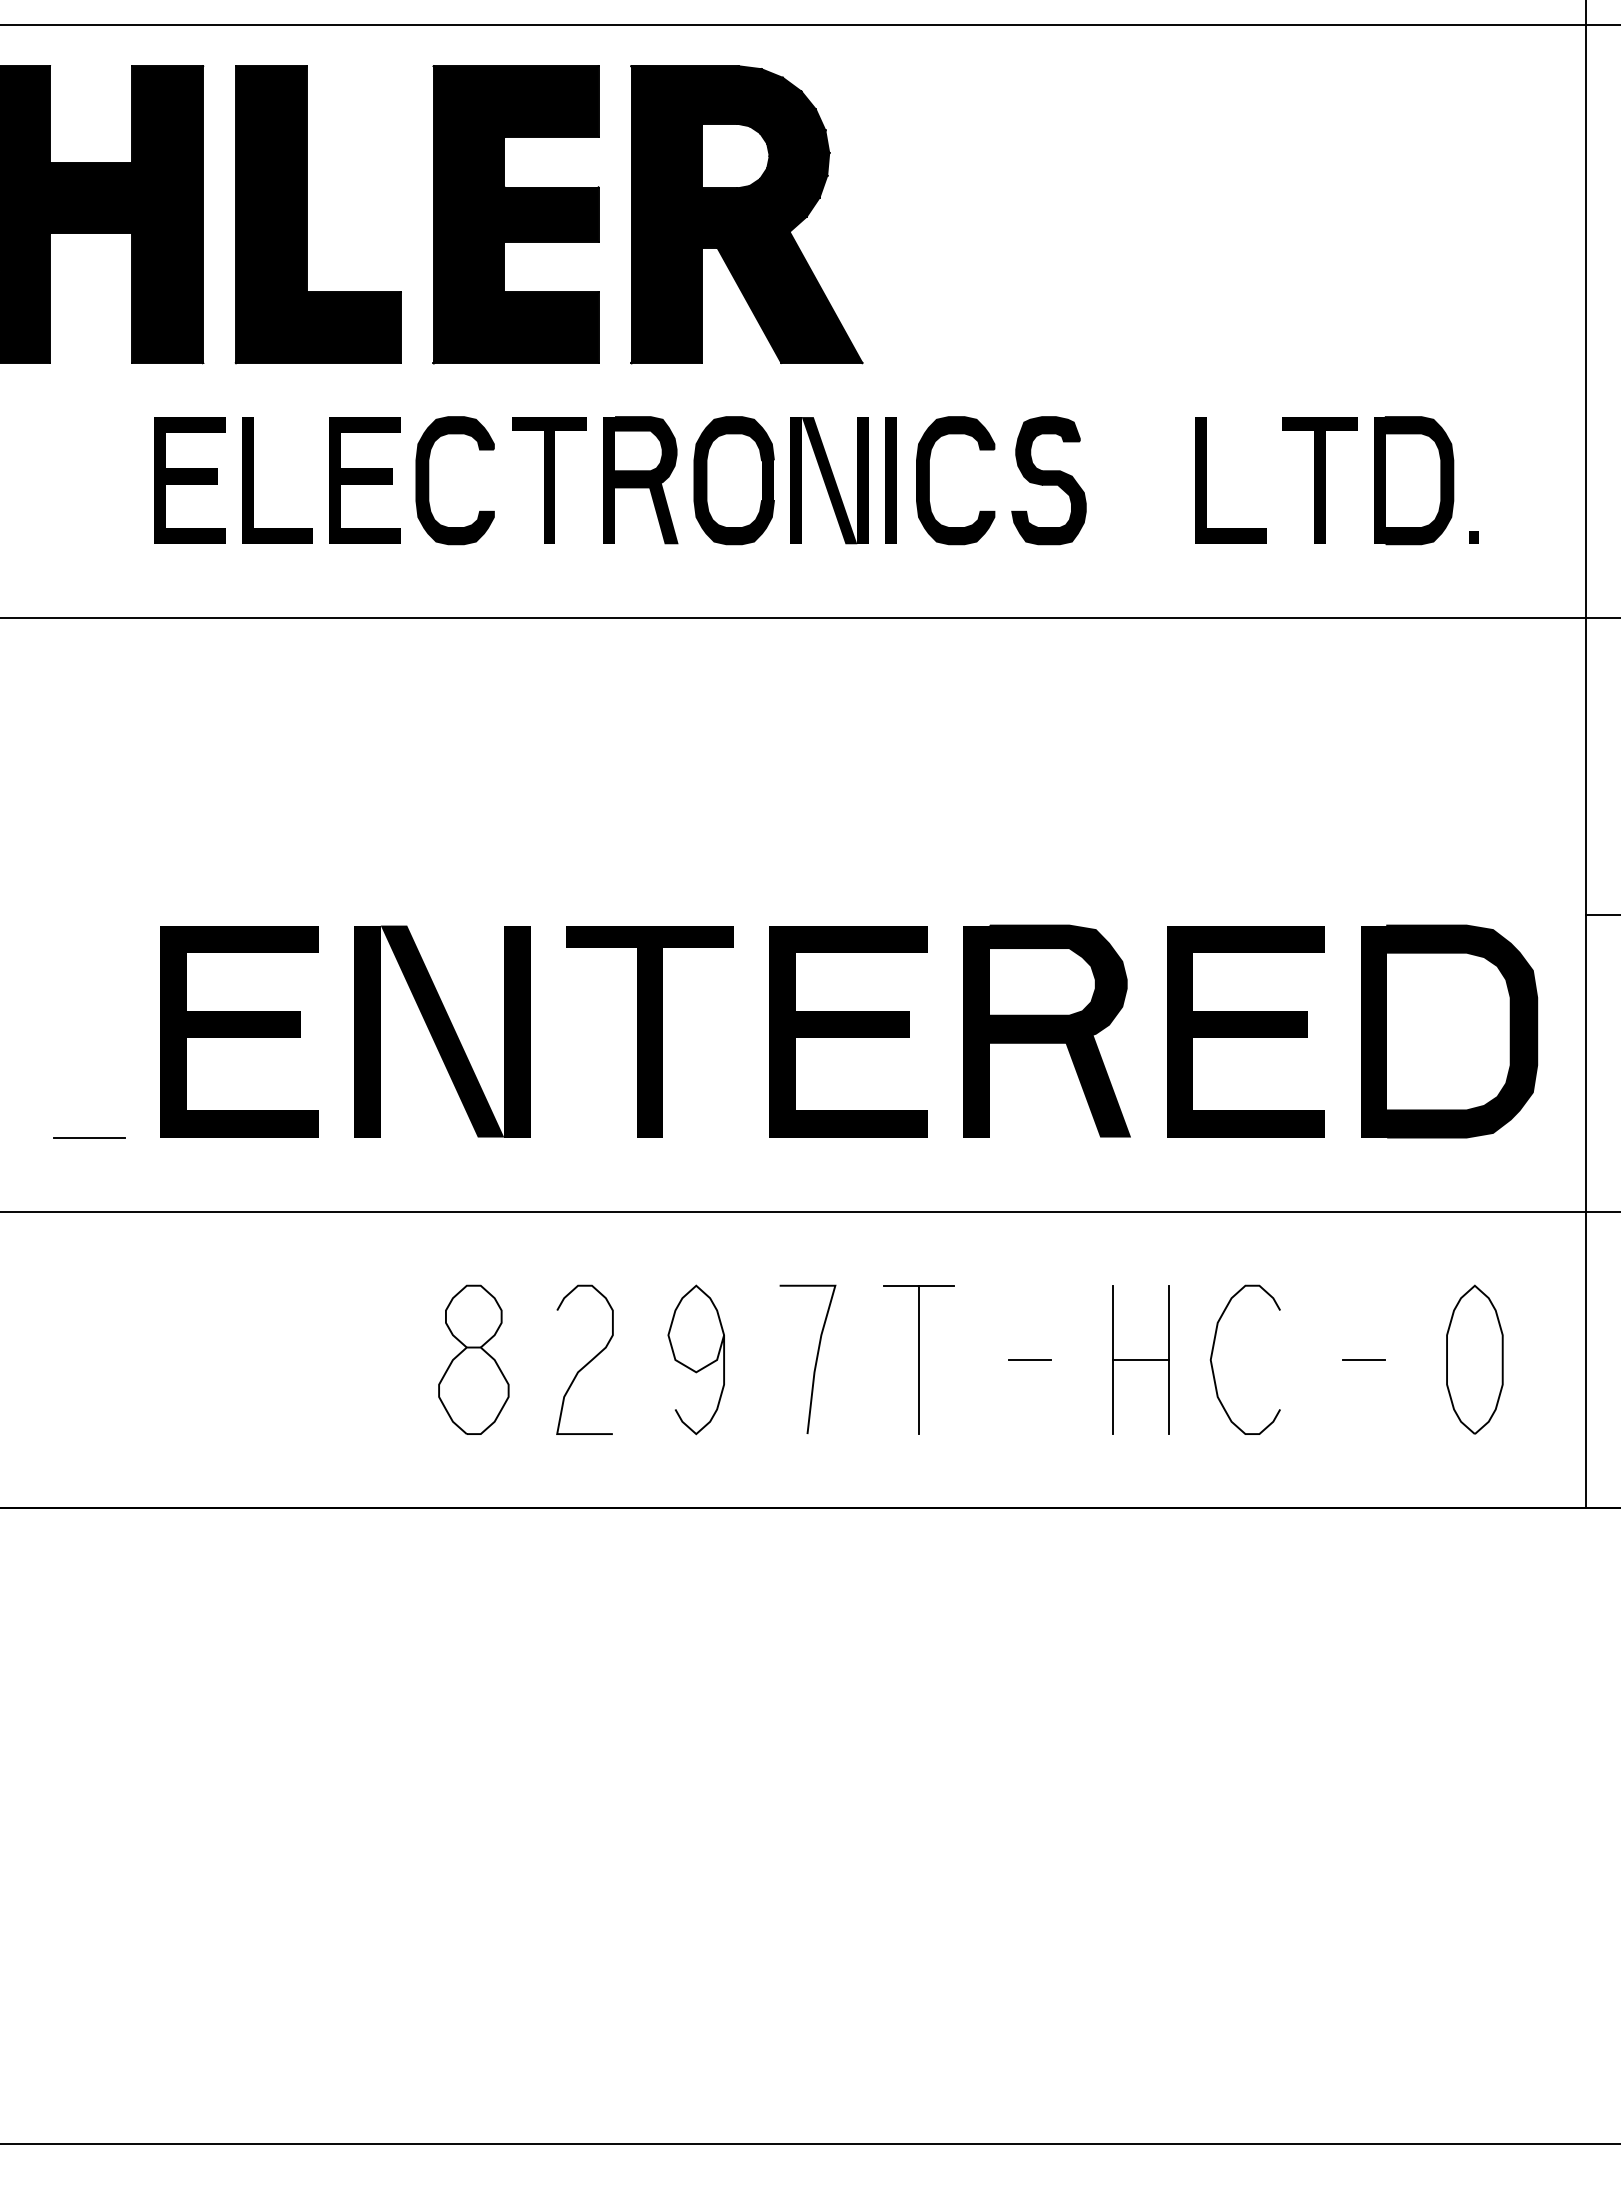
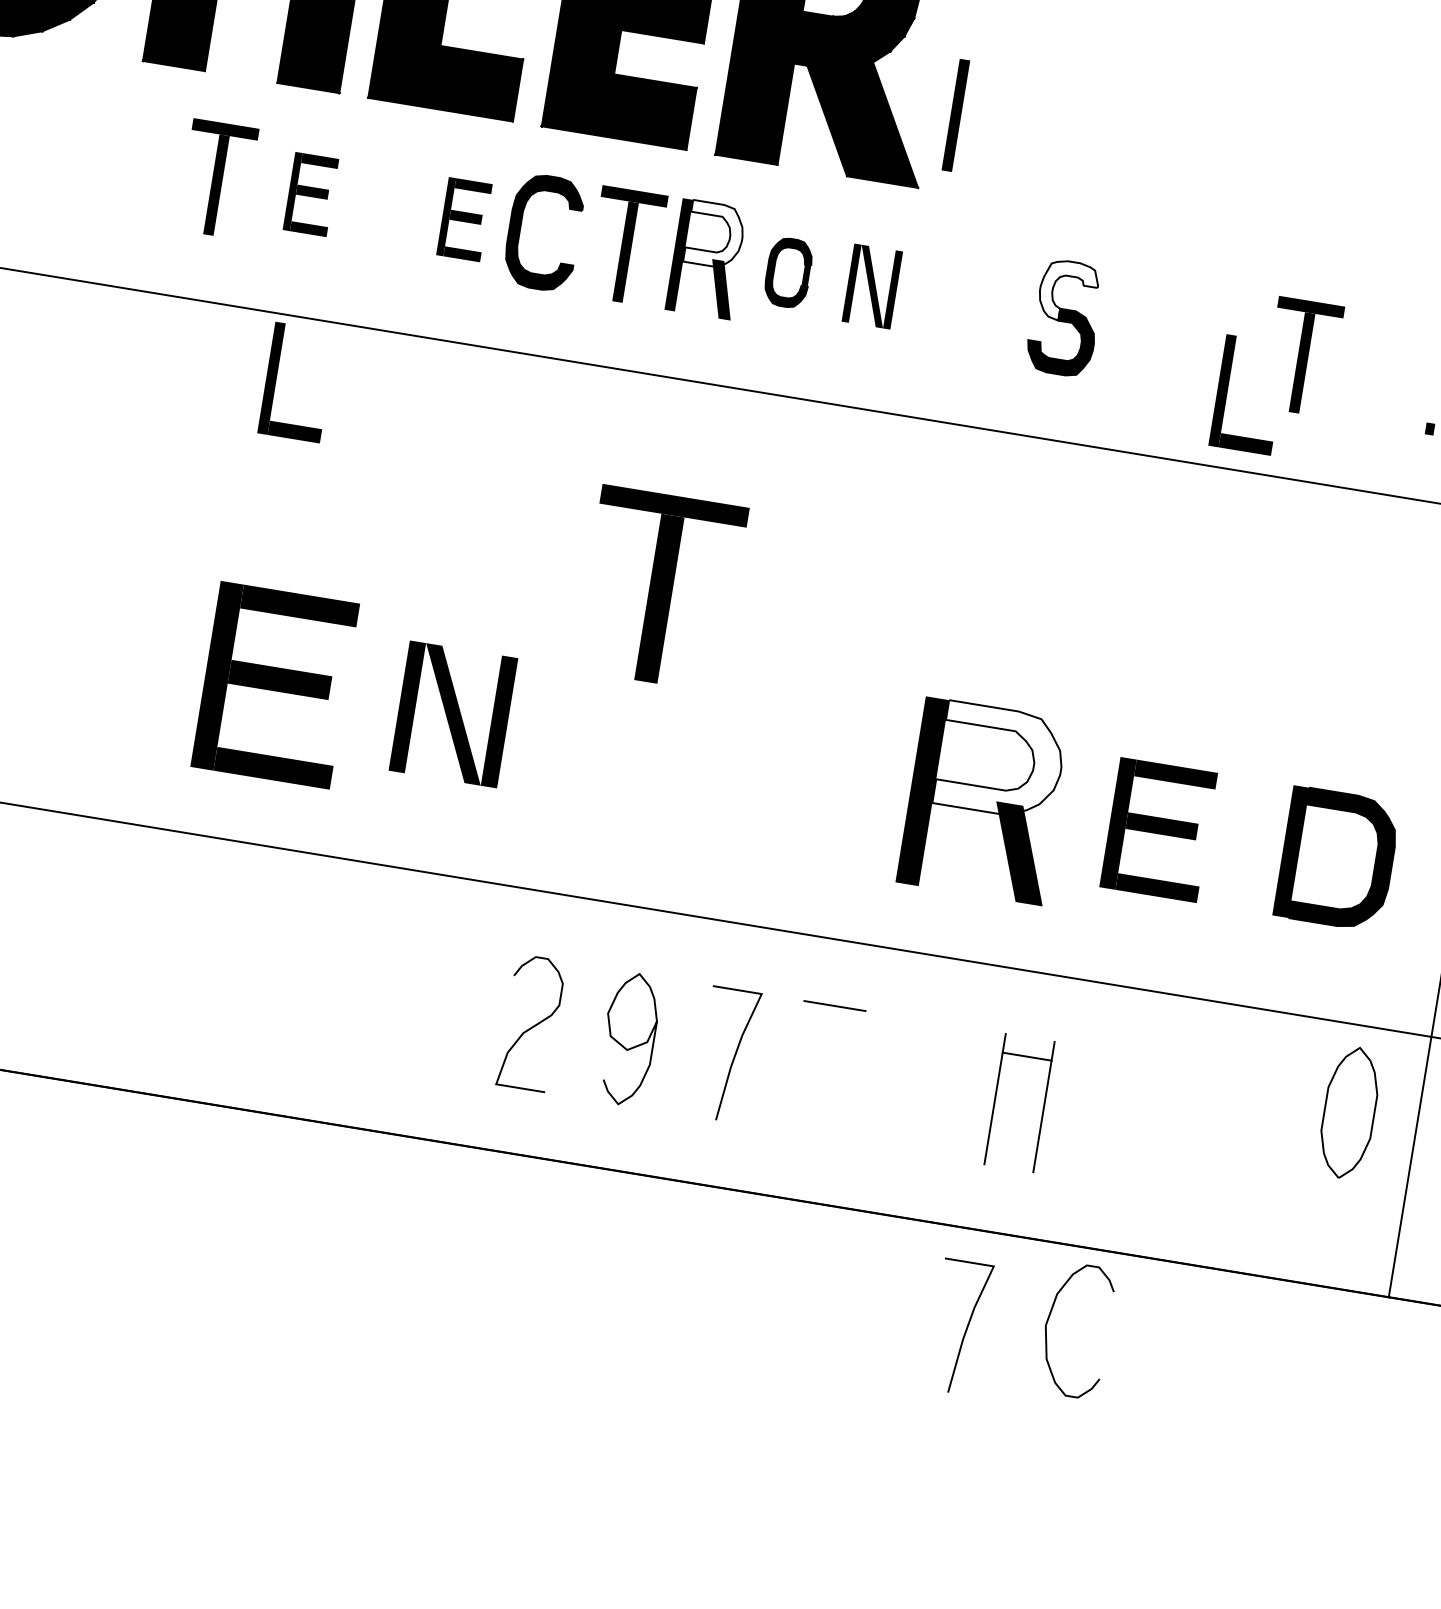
fill: (1047, 450) -> (1068, 291), removed
fill: (645, 452) -> (714, 235), removed
part: (83, 480) -> (217, 179), added
part: (189, 480) -> (310, 194), size x0.7
part: (253, 480) -> (276, 379), moved
part: (364, 480) -> (464, 219), size x0.7
part: (733, 480) -> (788, 272), size x0.6
part: (829, 480) -> (872, 286), size x0.7
part: (890, 480) -> (955, 115), moved
part: (929, 480) -> (960, 300), removed
part: (1206, 480) -> (1227, 391), moved
part: (1414, 480) -> (1385, 370), removed
fill: (1057, 983) -> (1000, 760), removed
part: (442, 1031) -> (453, 714), size x0.7
part: (649, 1031) -> (660, 588), moved
part: (848, 1031) -> (809, 772), removed
part: (1245, 1031) -> (1158, 829), size x0.7
part: (1449, 1031) -> (1337, 859), size x0.7
line: (89, 1137) -> (128, 756), removed
curve: (1213, 1352) -> (1049, 1319), moved
part: (473, 1359) -> (433, 1006), removed
line: (918, 1359) -> (824, 1070), removed
line: (1029, 1359) -> (921, 1086), removed
line: (1141, 1359) -> (1027, 1056), moved
line: (1363, 1359) -> (1214, 1134), removed
part: (1474, 1359) -> (1349, 1112), moved
curve: (1122, 1620) -> (965, 1329), added

